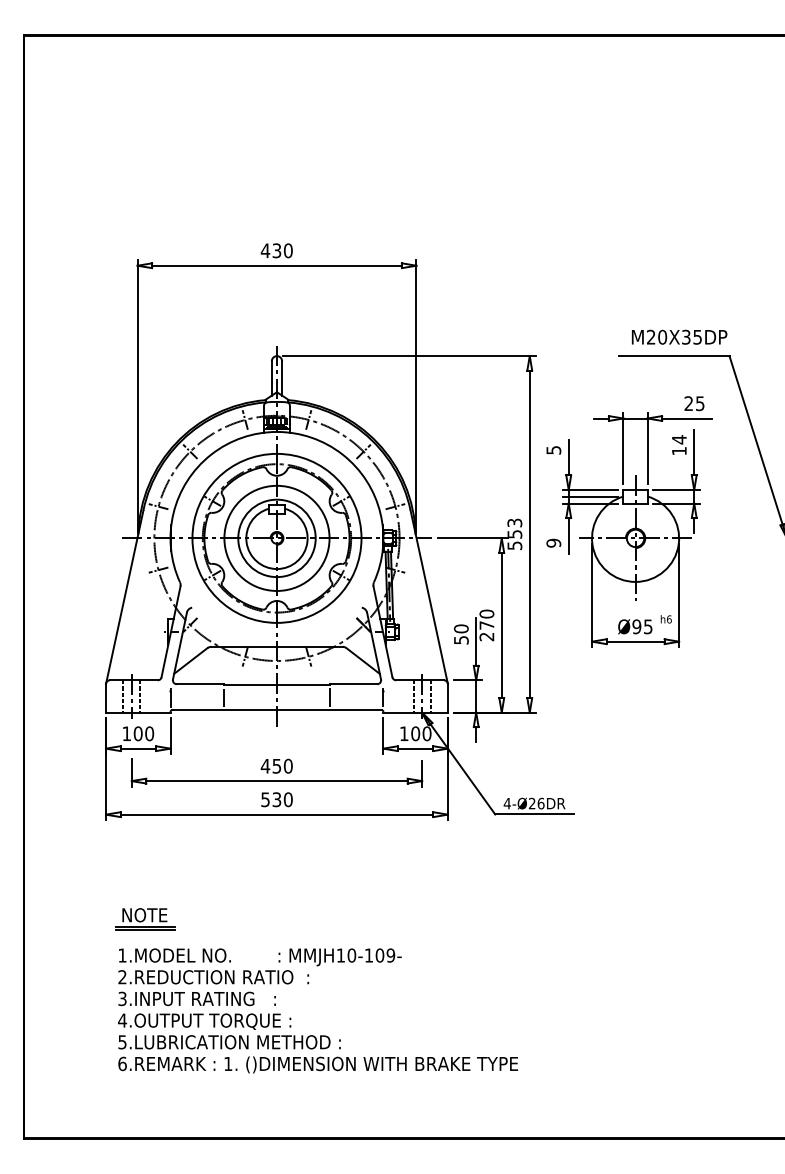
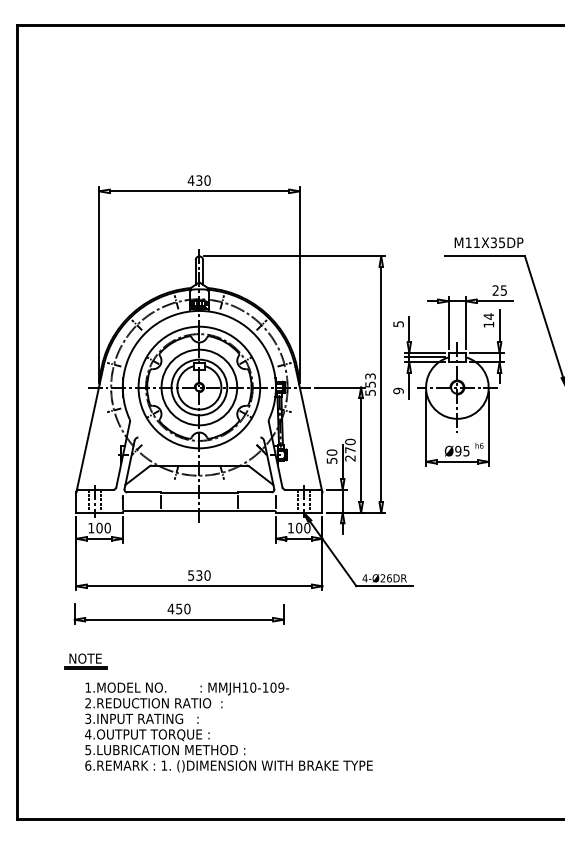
text: (656, 336) -> (472, 242), M20X35DP -> M11X35DP
part: (276, 772) -> (178, 613), moved
part: (145, 919) -> (86, 661), moved

